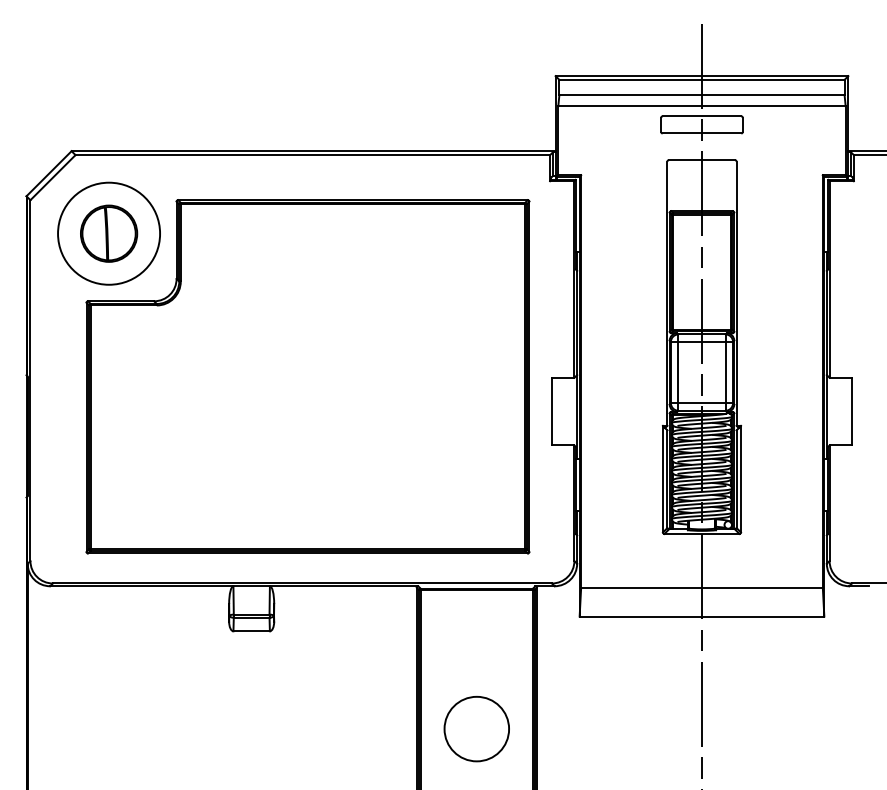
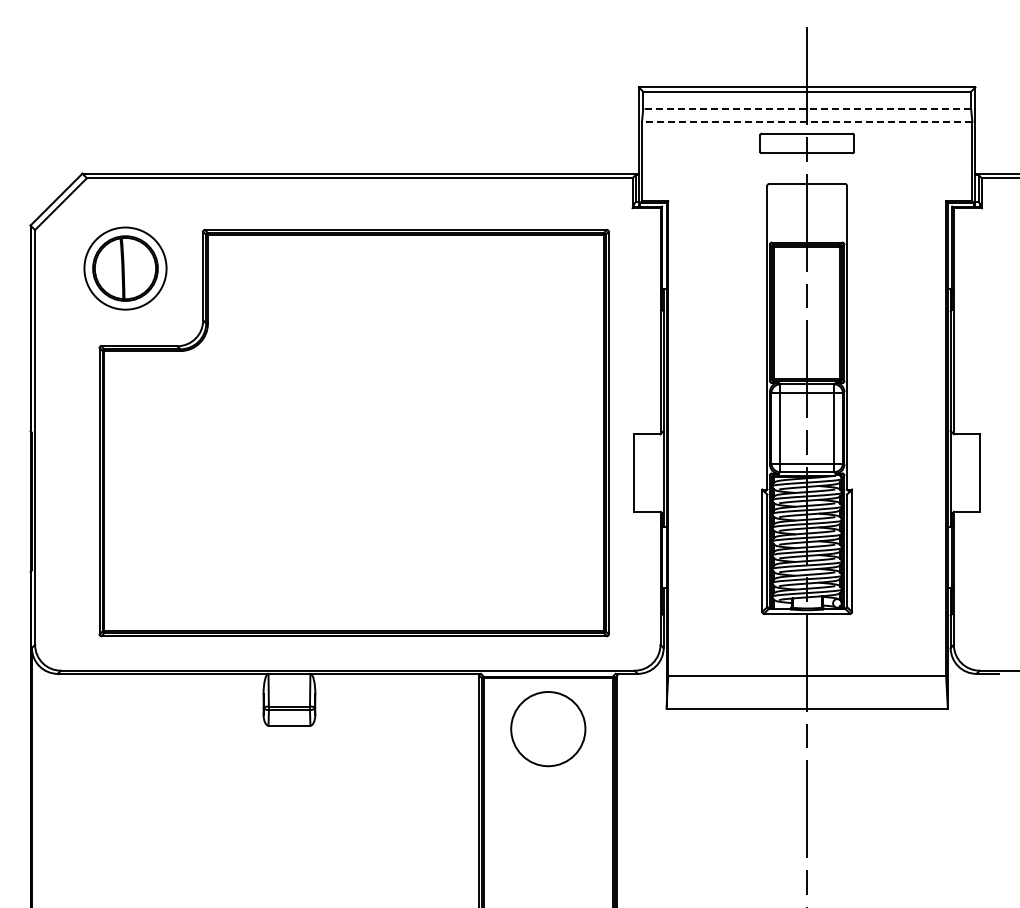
line: (702, 95) -> (807, 109), solid -> dashed
line: (701, 105) -> (806, 121), solid -> dashed
circle: (109, 233) -> (125, 268), size x0.7
circle: (476, 729) -> (548, 729), moved

